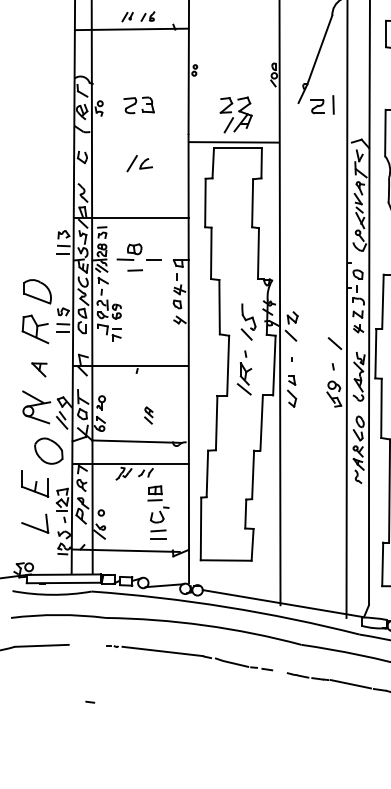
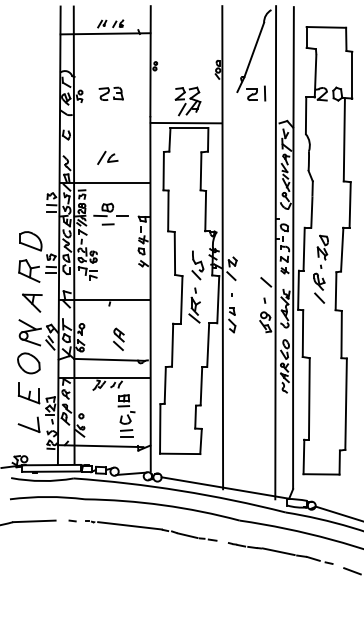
part: (139, 163) -> (107, 157), moved
part: (39, 369) -> (32, 302), size x1.67
part: (148, 414) -> (118, 338), size x1.67
part: (48, 451) -> (28, 363), moved
line: (90, 701) -> (72, 520), moved

